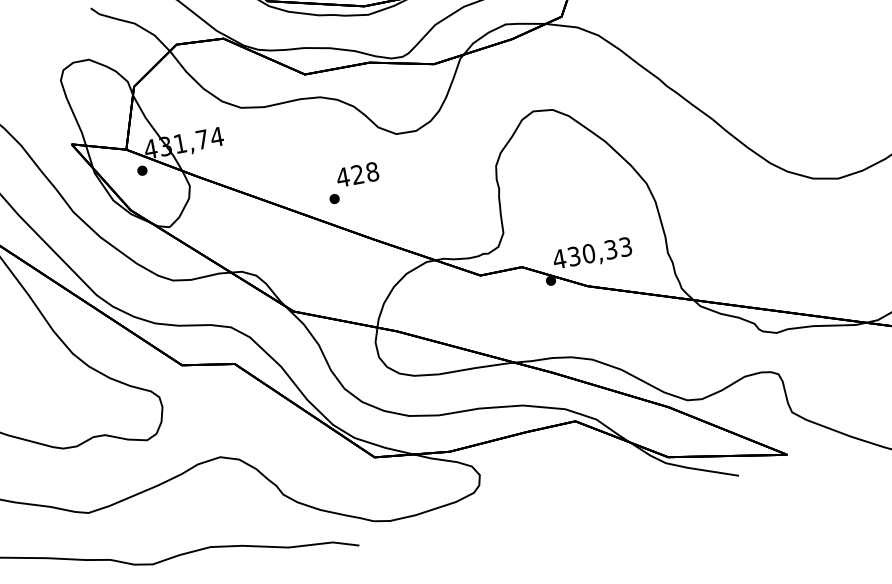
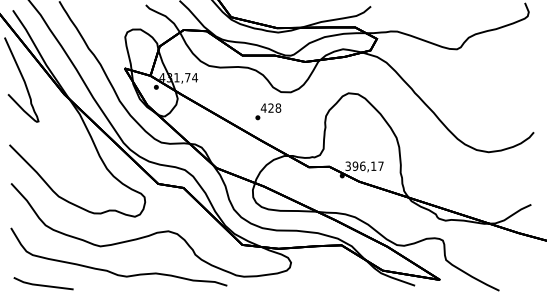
text: (353, 182) -> (268, 111), moved
text: (592, 251) -> (364, 165), 430,33 -> 396,17

